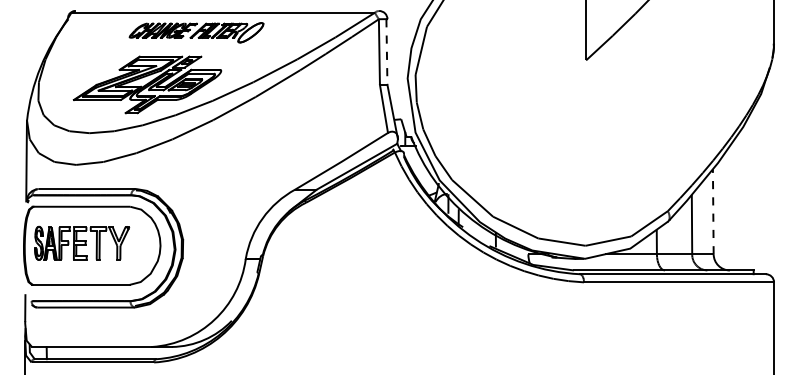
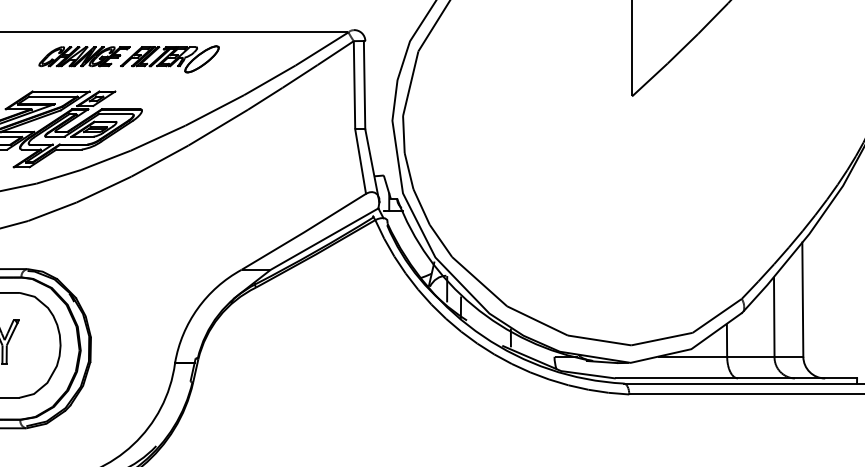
part: (196, 32) -> (129, 58), moved
line: (386, 52) -> (364, 85), dashed -> solid
line: (713, 211) -> (803, 299), dashed -> solid

